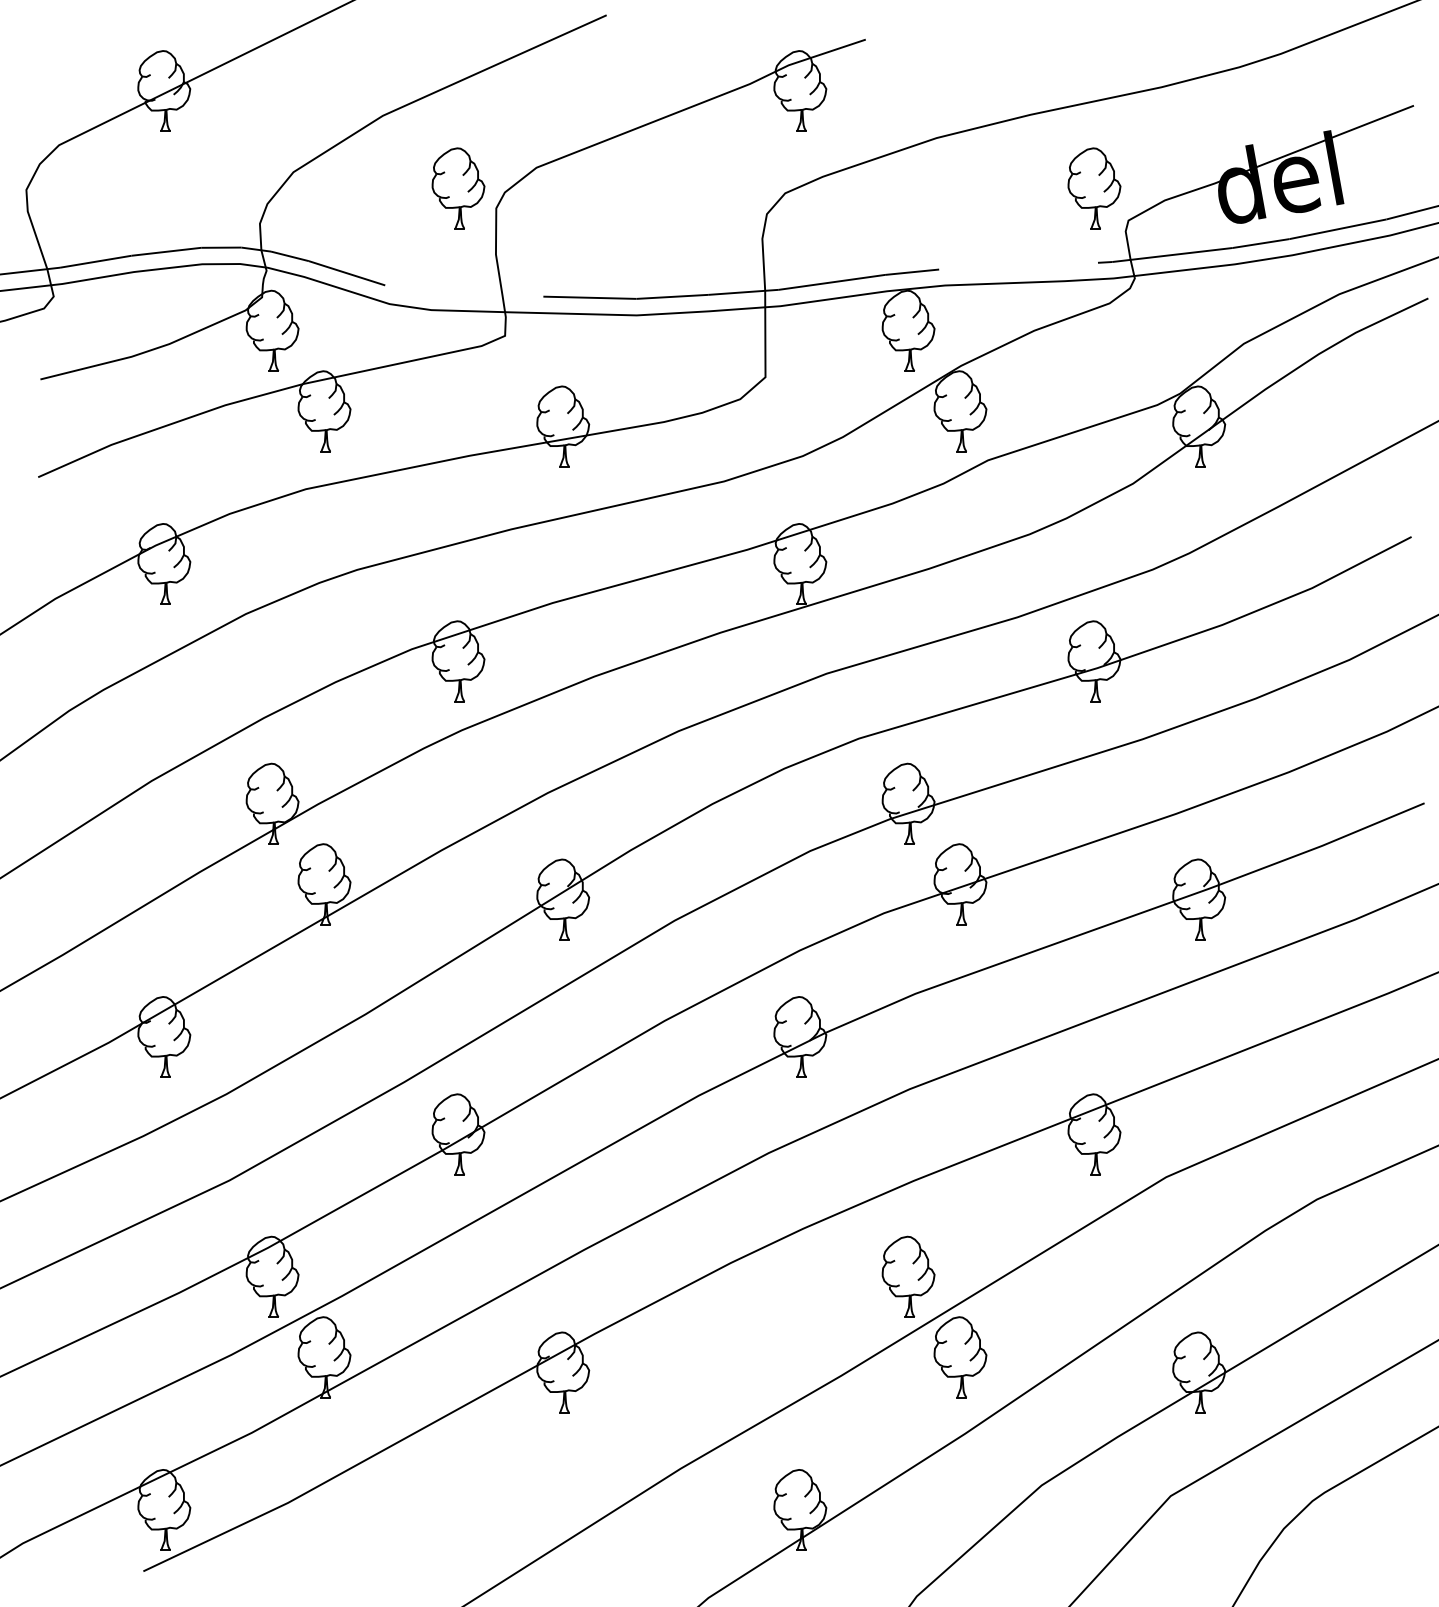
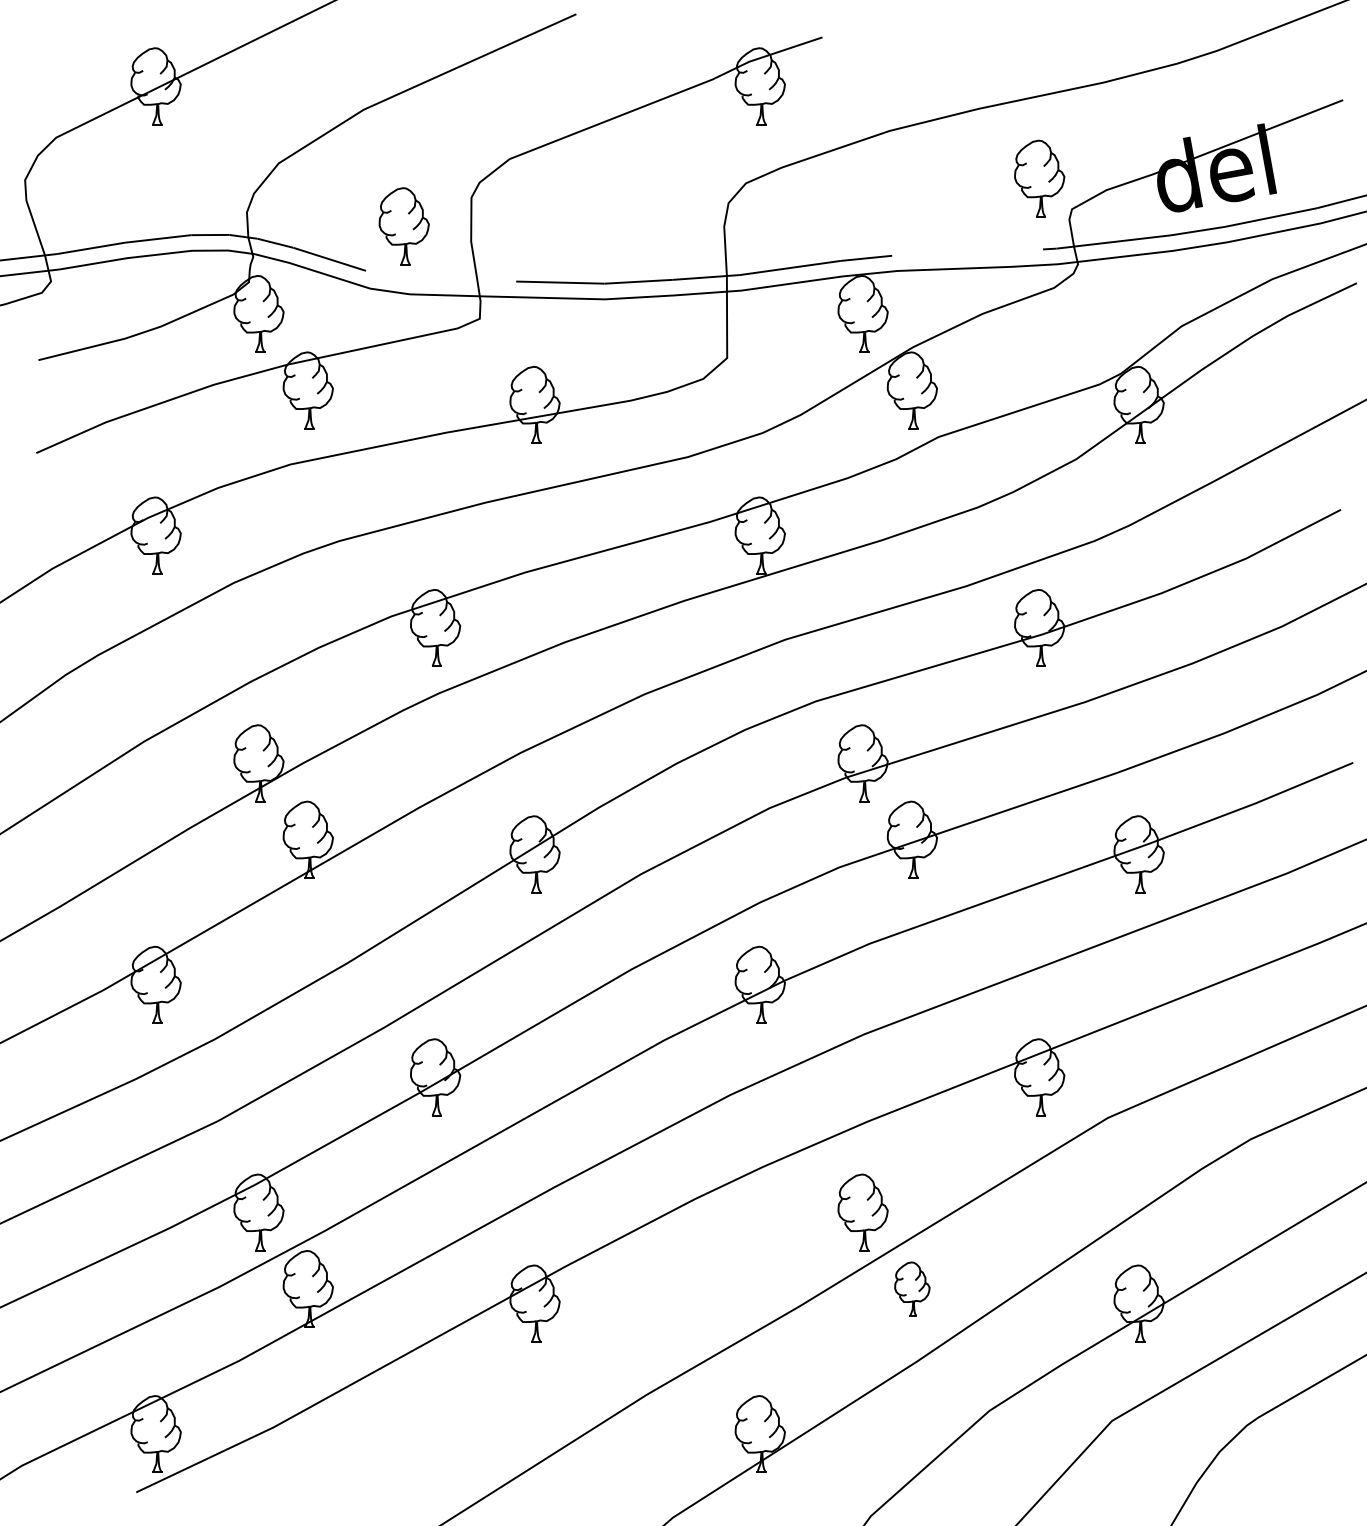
part: (458, 188) -> (404, 226), moved
part: (960, 1357) -> (912, 1289), size x0.7

